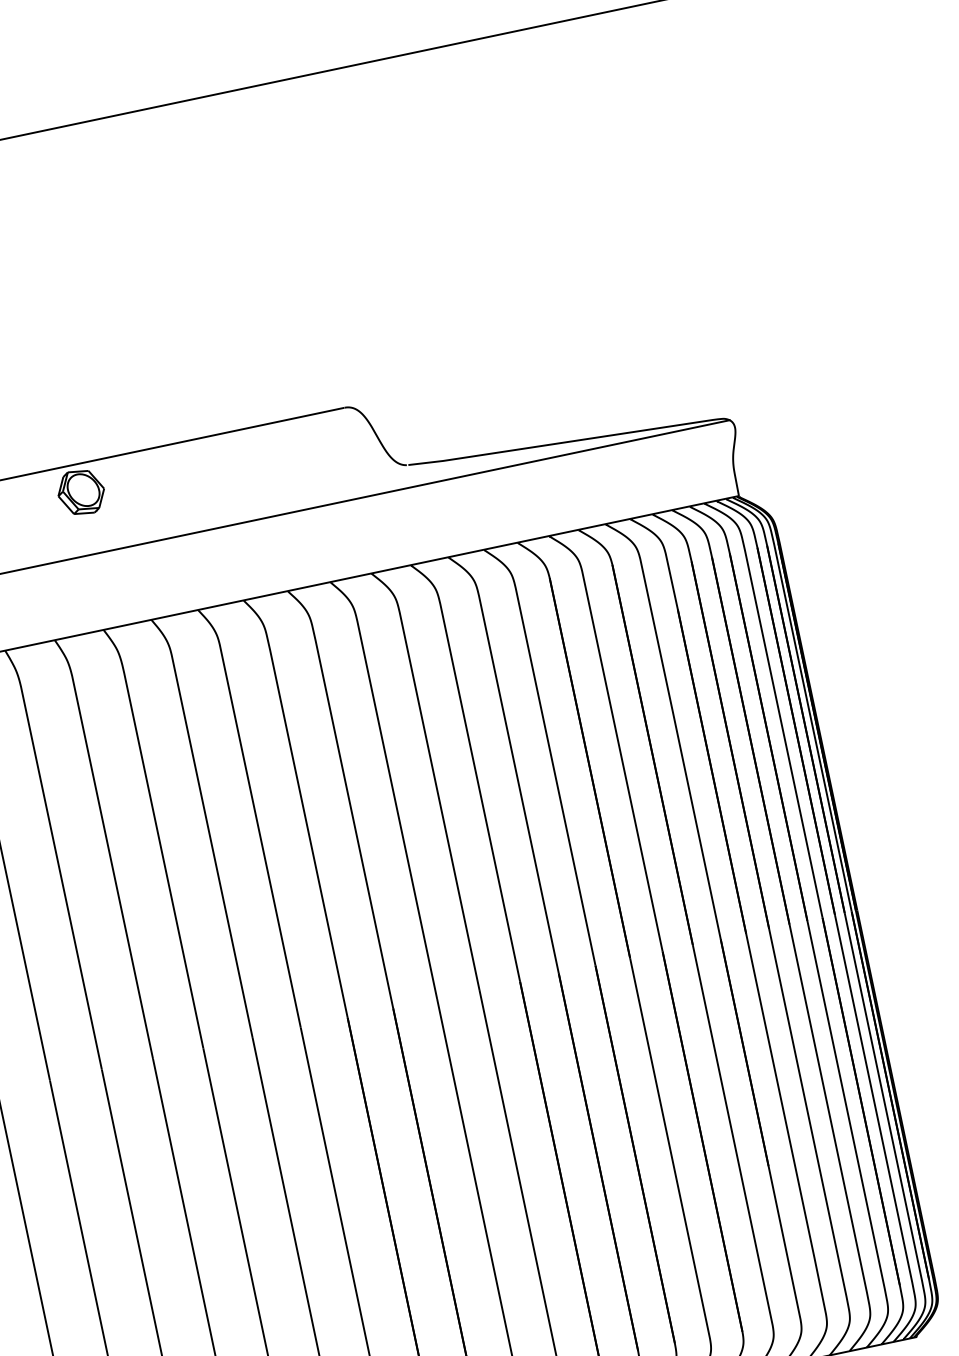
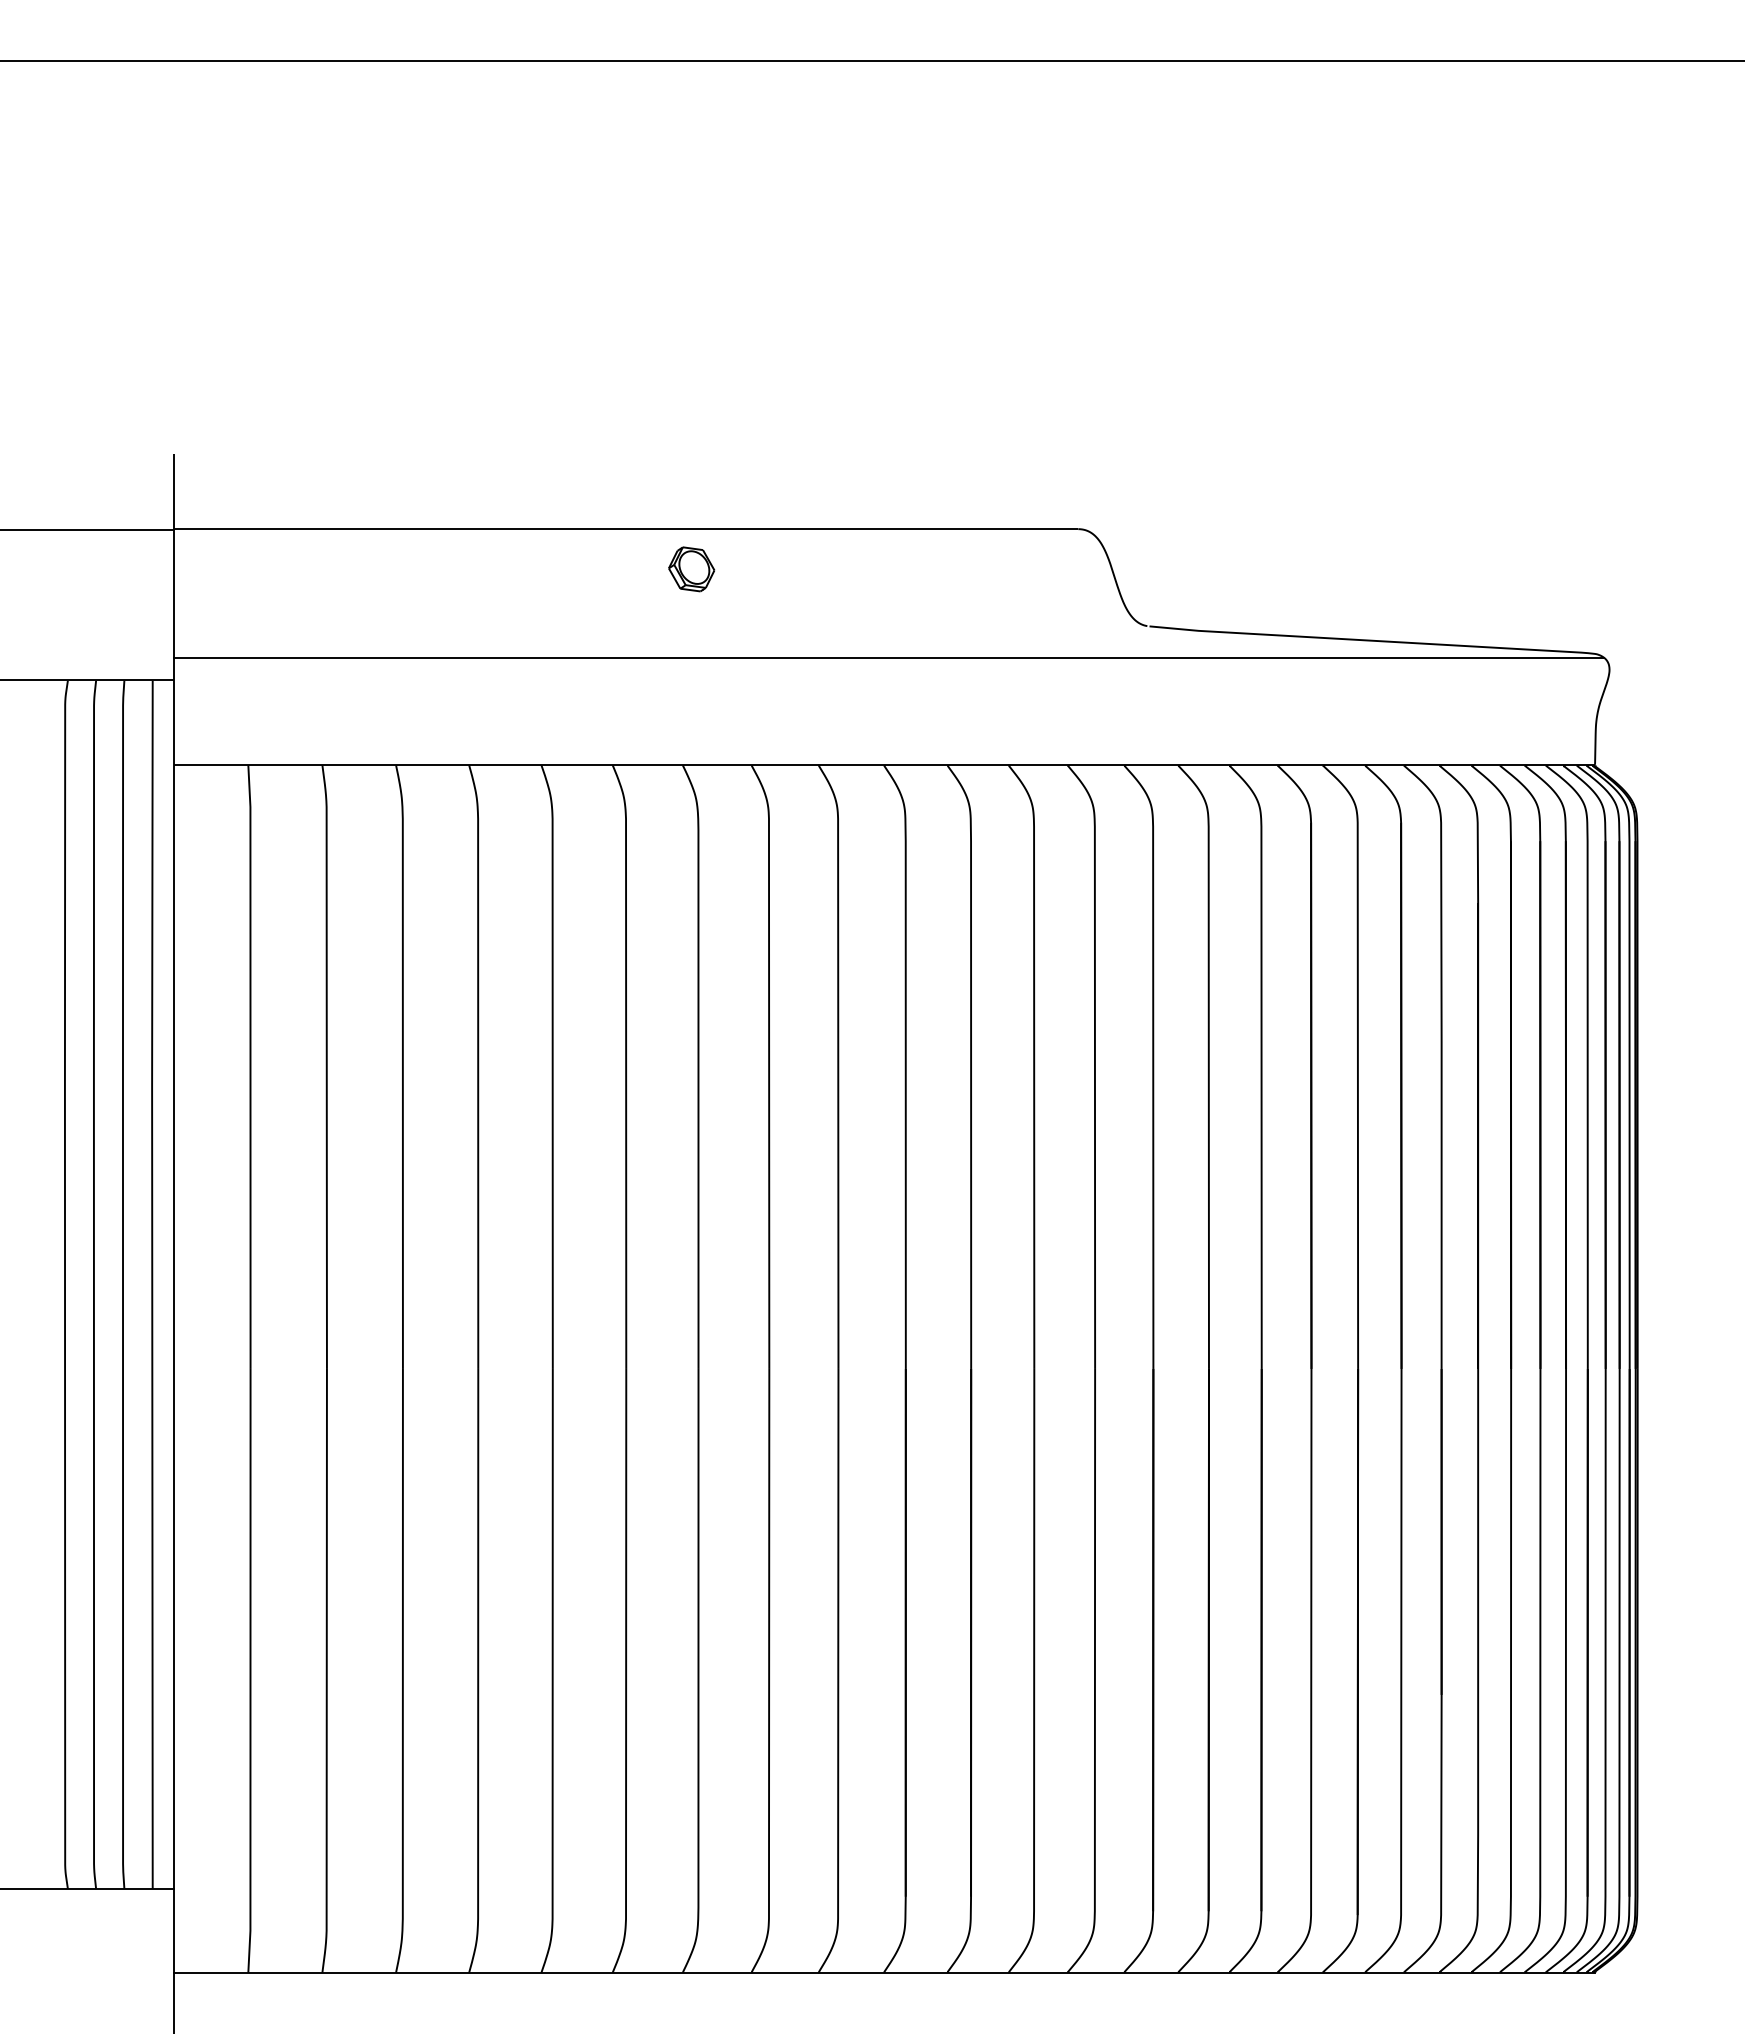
part: (81, 492) -> (691, 569), size x0.7

